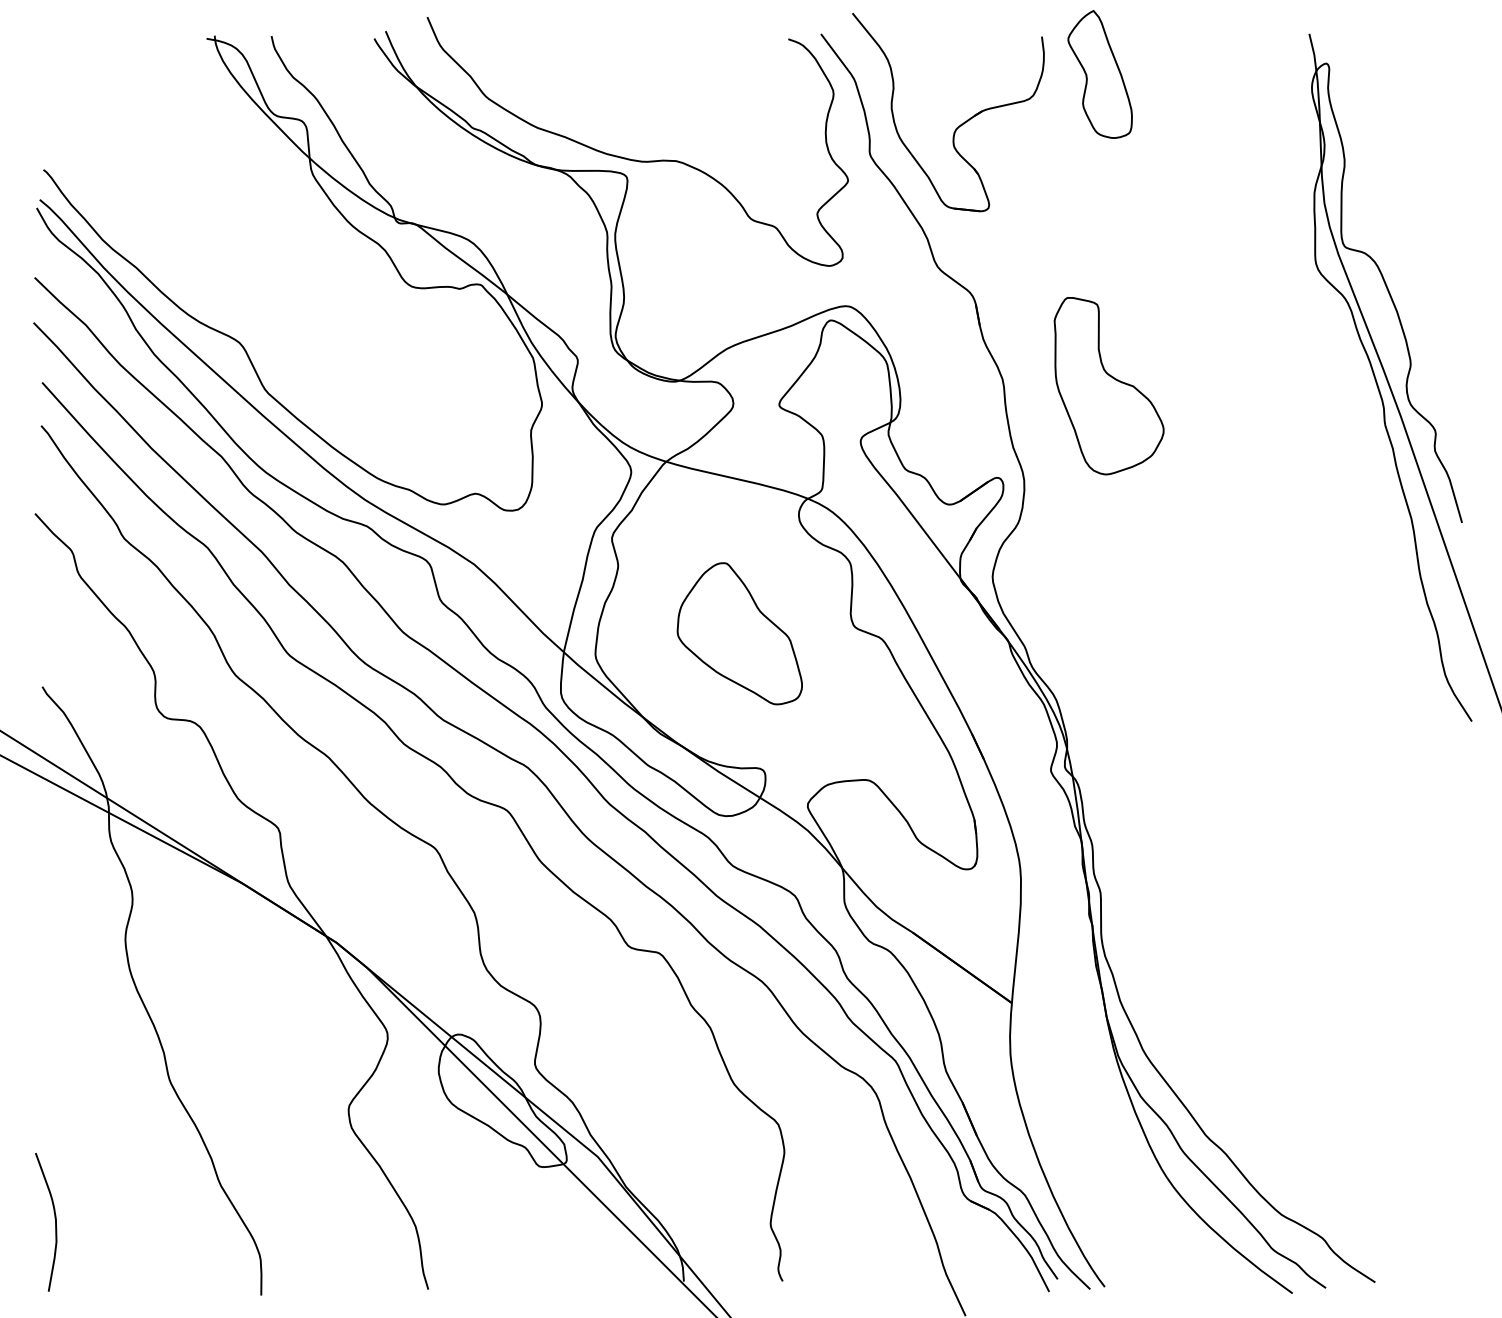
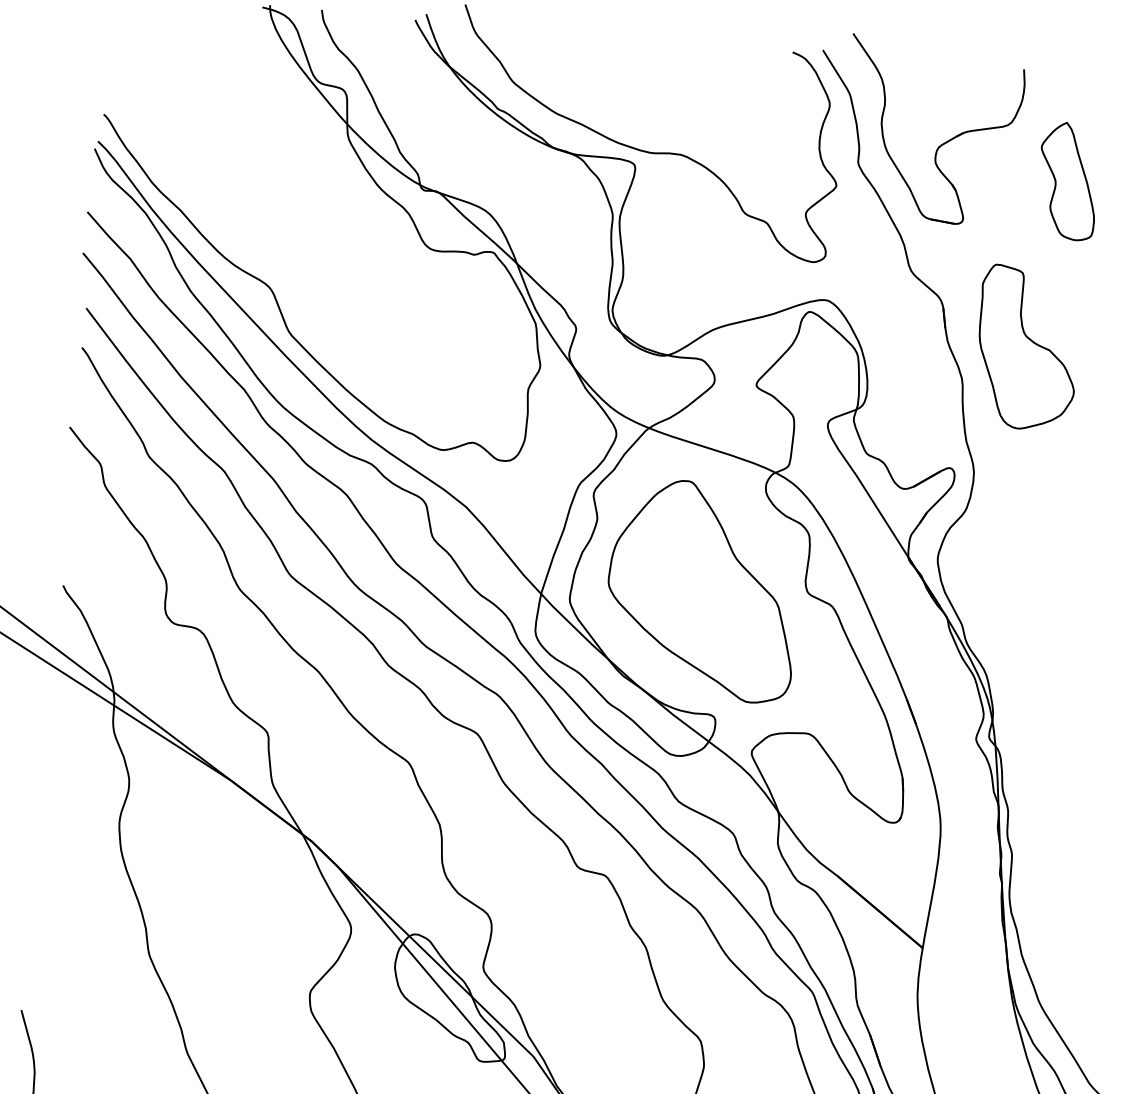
part: (1099, 74) -> (1067, 181), moved
part: (1108, 386) -> (1026, 348), moved
part: (739, 633) -> (702, 590), size x1.67

